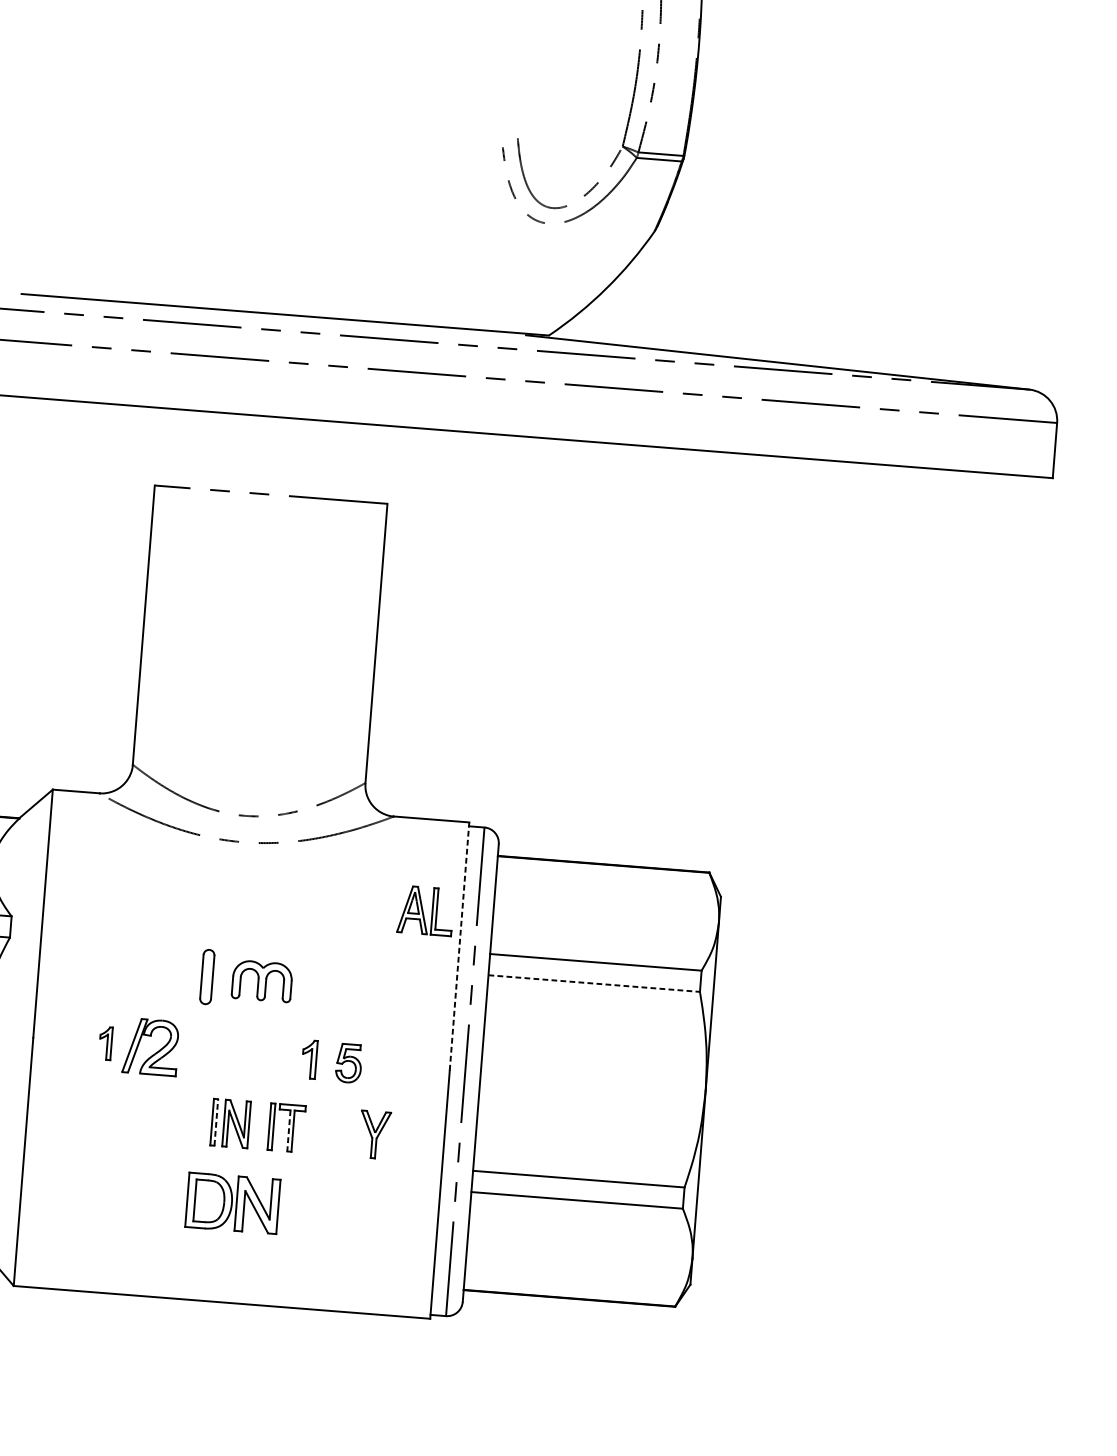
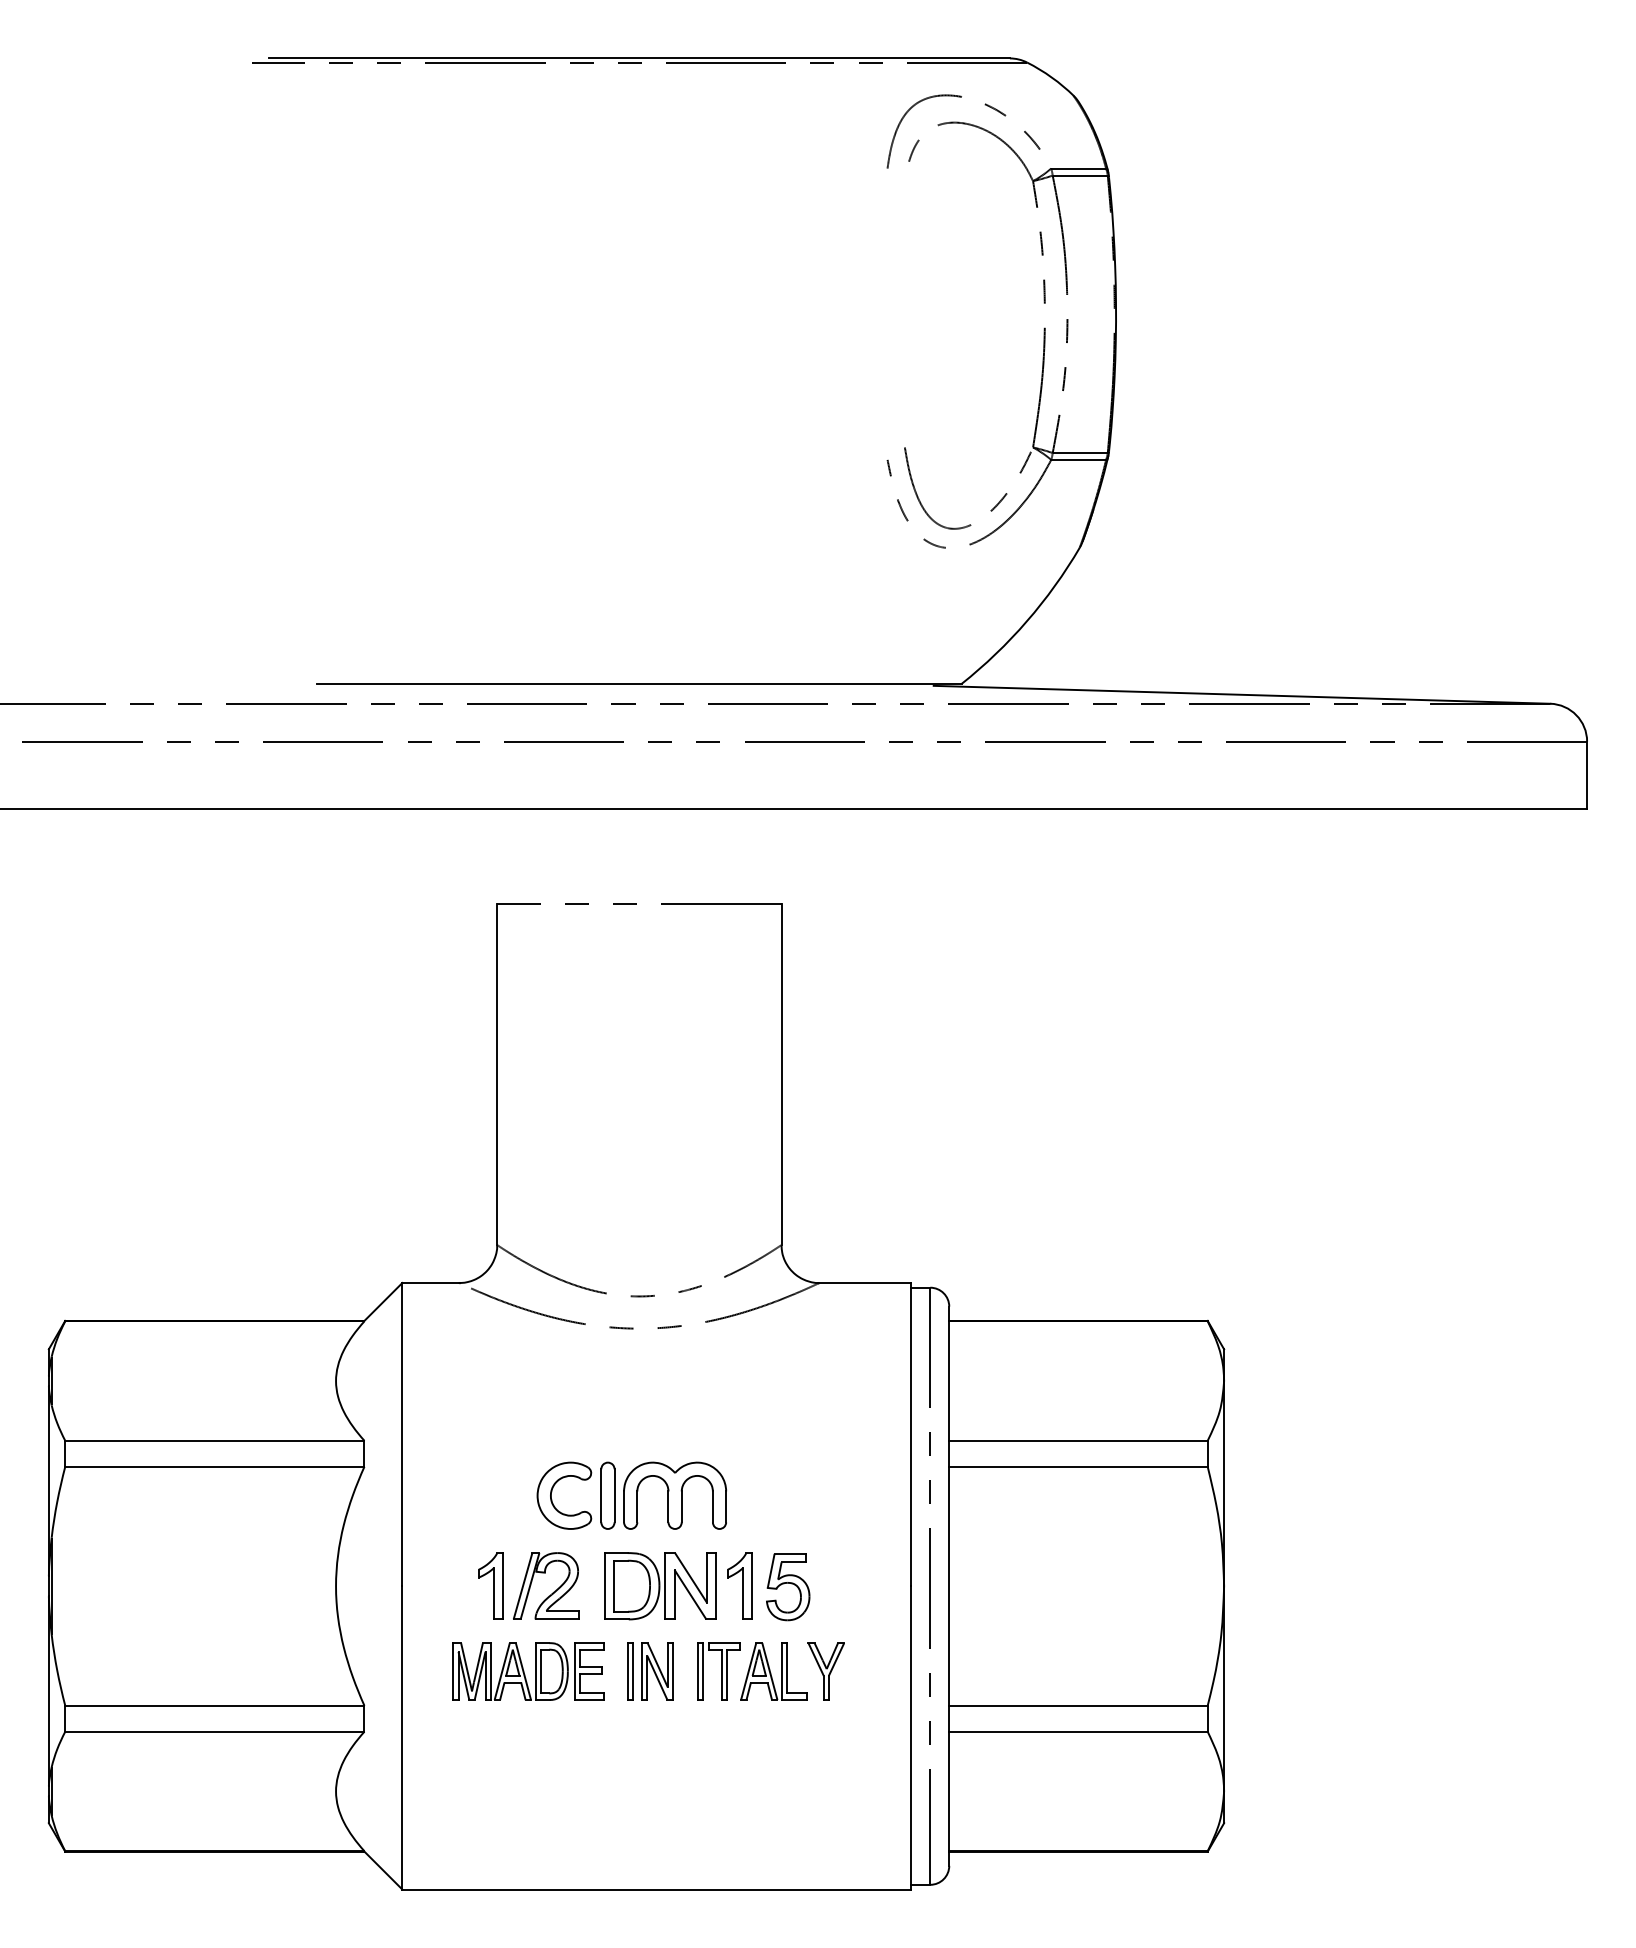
part: (425, 910) -> (773, 1671), moved
line: (459, 946) -> (911, 1434), dashed -> solid
part: (162, 970) -> (552, 1492), added
part: (261, 981) -> (674, 1495), size x1.43
line: (594, 983) -> (1078, 1466), dashed -> solid
part: (105, 1042) -> (490, 1585), size x1.67
part: (309, 1058) -> (739, 1585), size x1.43
part: (349, 1063) -> (788, 1587), size x1.43
part: (131, 1115) -> (528, 1671), added
line: (216, 1122) -> (632, 1671), dashed -> solid
line: (288, 1131) -> (721, 1675), dashed -> solid
part: (232, 1203) -> (660, 1586), moved

